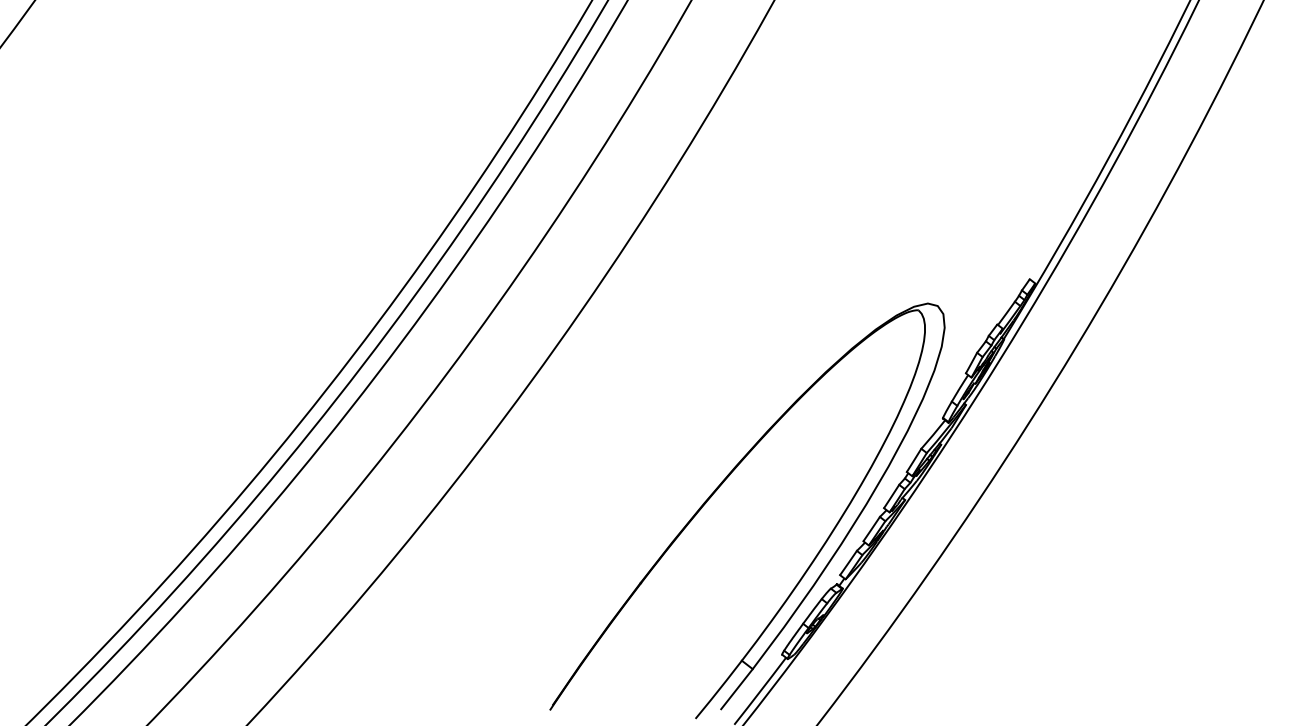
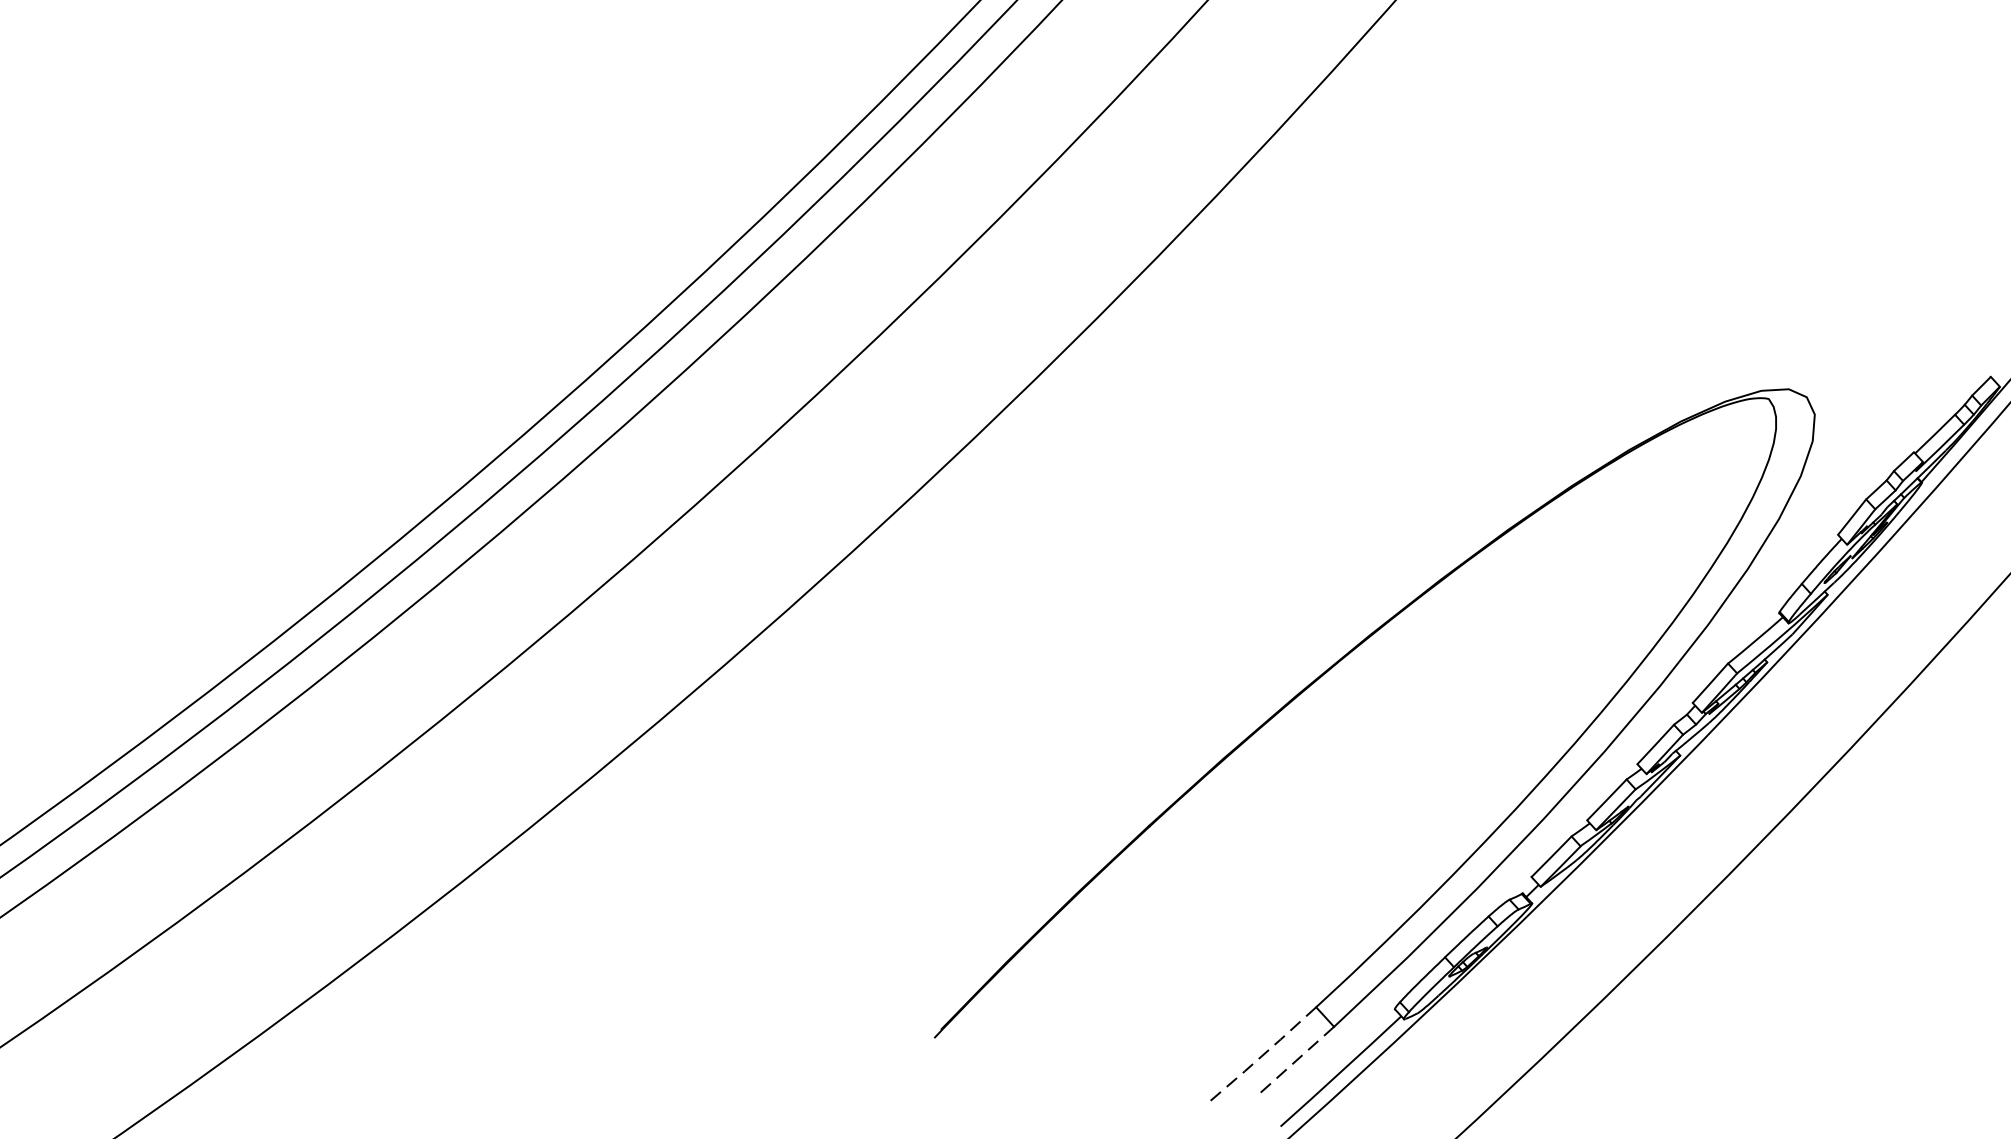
line: (736, 689) -> (1296, 1060), solid -> dashed
line: (718, 690) -> (1261, 1056), solid -> dashed

